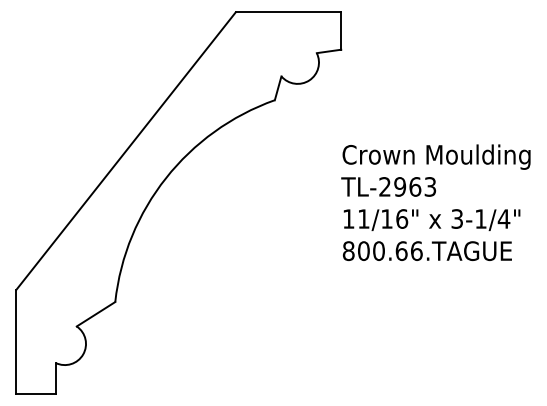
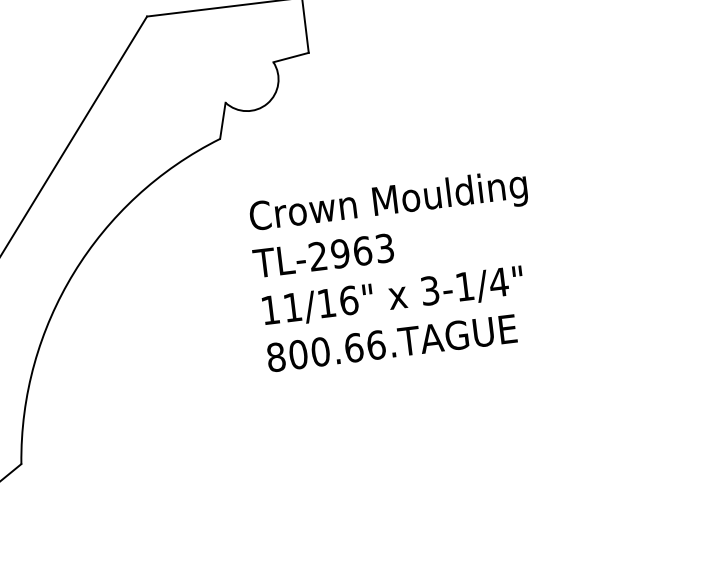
text: (435, 202) -> (395, 270), moved

